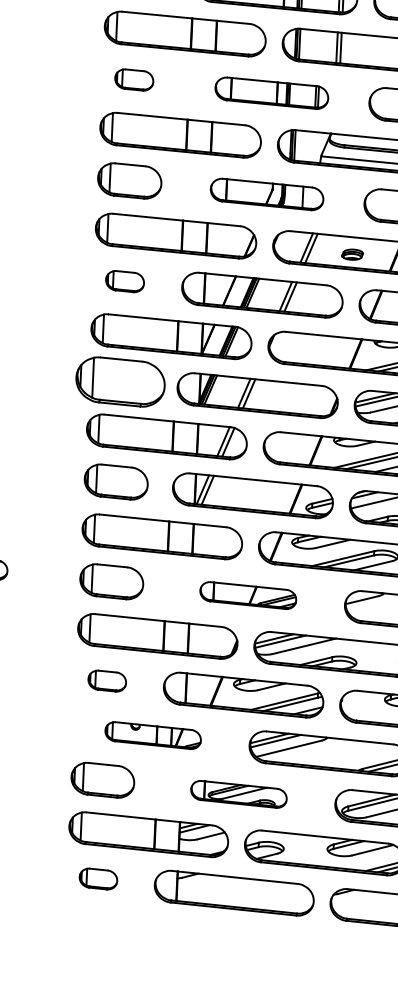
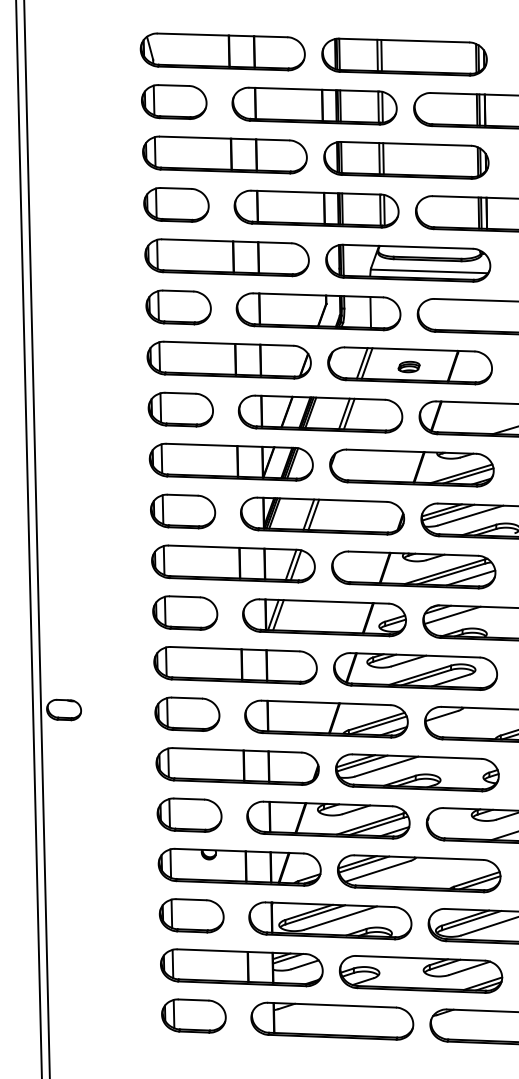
part: (134, 79) -> (176, 204), size x1.67
part: (271, 92) -> (316, 208), size x1.43
part: (267, 194) -> (318, 311), size x1.43
part: (124, 281) -> (180, 409), size x1.67
part: (121, 382) -> (183, 511), size x0.71
part: (248, 595) -> (326, 718), size x1.67
part: (107, 680) -> (189, 814), size x1.67
part: (153, 734) -> (239, 866), size x1.67
part: (239, 794) -> (330, 920), size x1.67
part: (98, 878) -> (193, 1015), size x1.67

